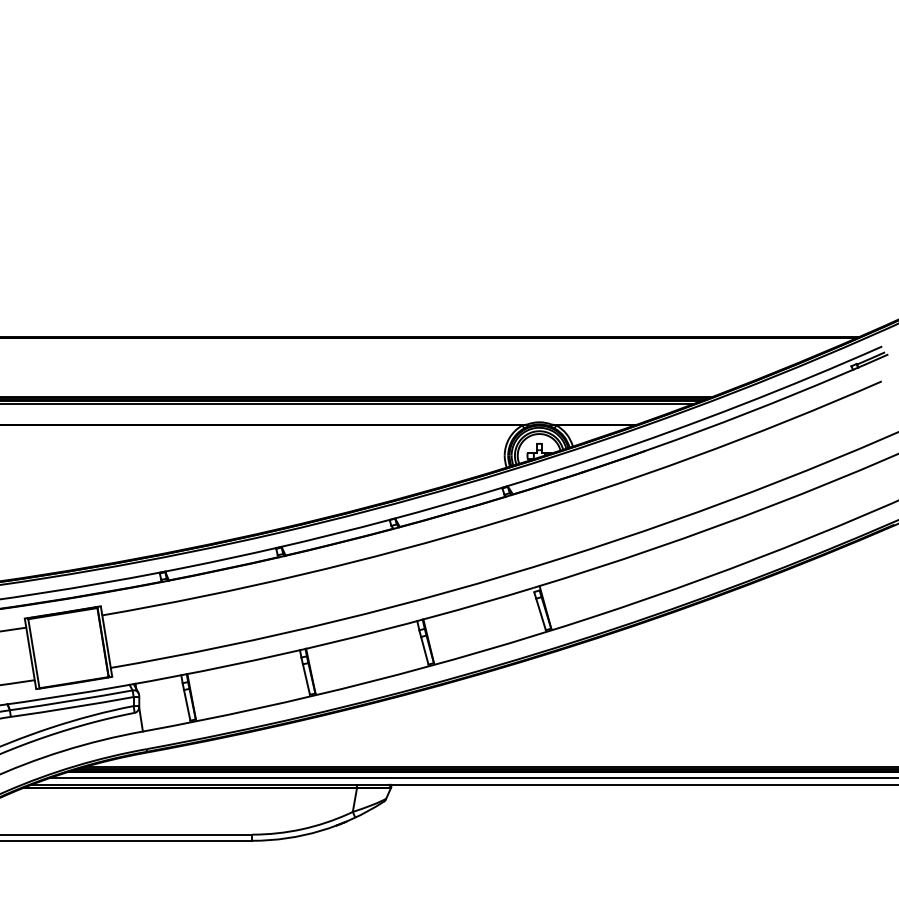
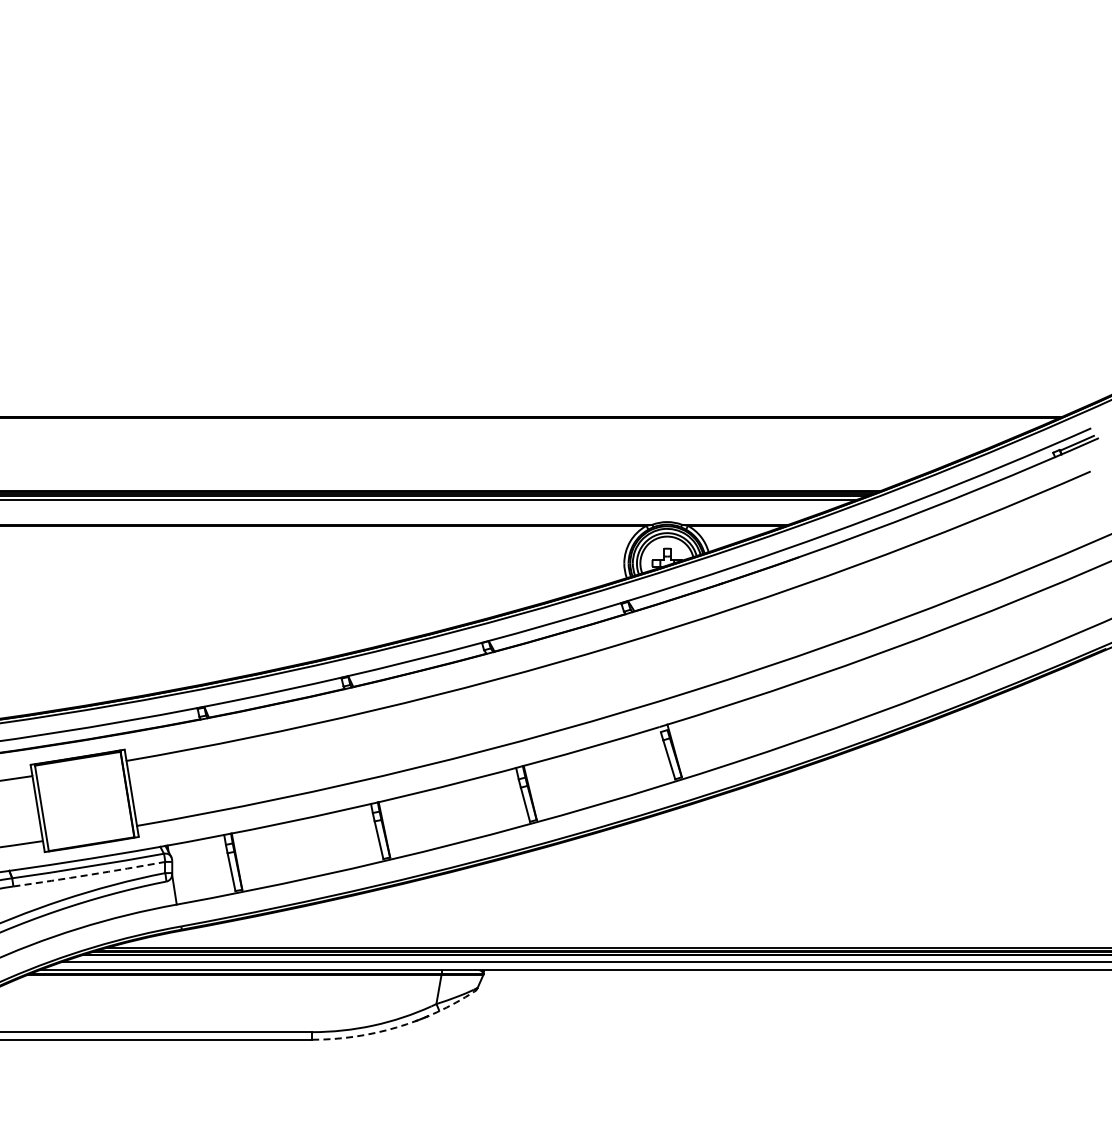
arc: (72, 707) -> (89, 874), solid -> dashed
arc: (320, 830) -> (396, 1027), solid -> dashed

